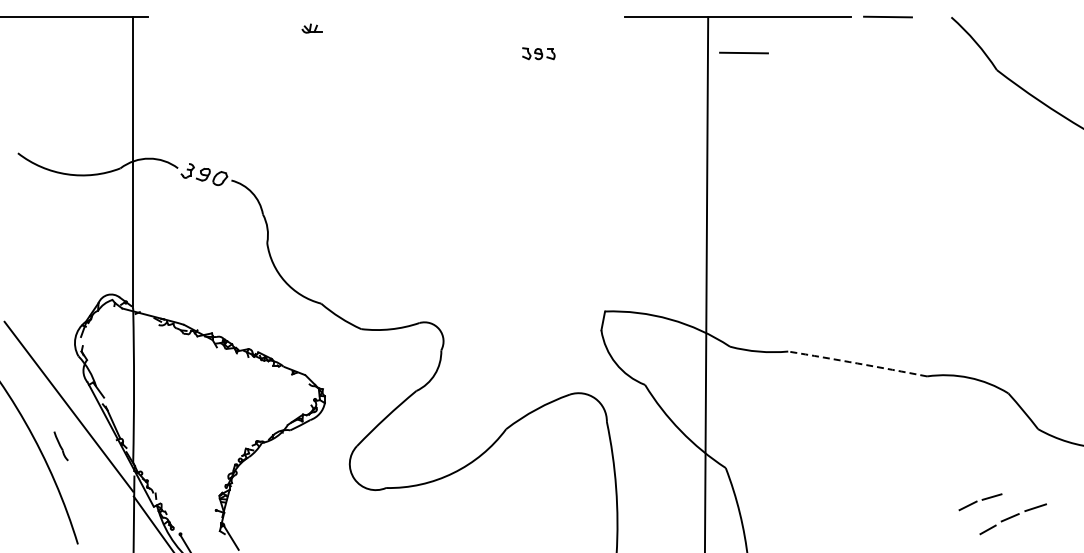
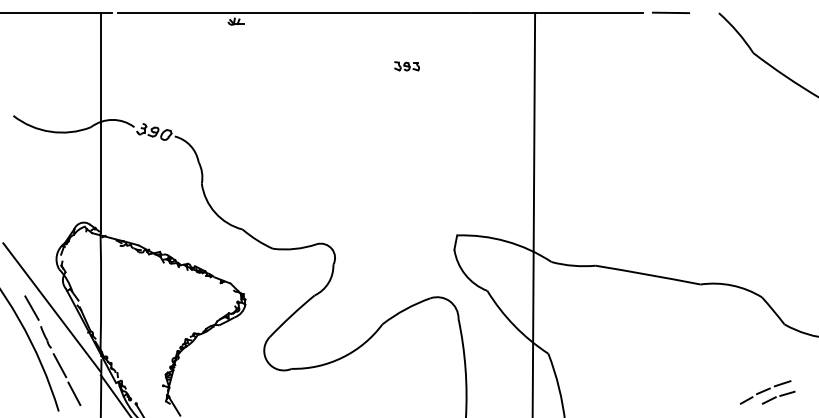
line: (389, 16) -> (294, 12), added
line: (743, 52) -> (561, 39), removed
part: (538, 53) -> (406, 66), moved
arc: (857, 363) -> (647, 274), dashed -> solid
line: (42, 407) -> (31, 308), added
line: (79, 483) -> (59, 365), added
part: (980, 502) -> (778, 397), moved
line: (98, 520) -> (74, 393), added

